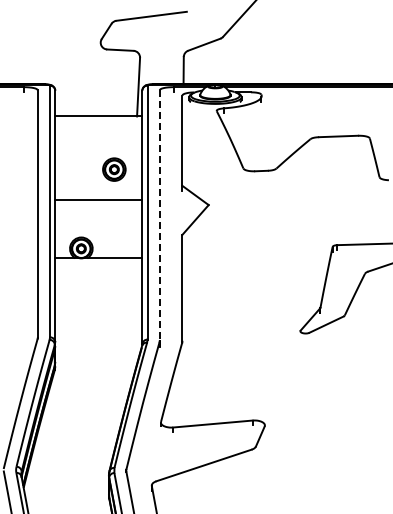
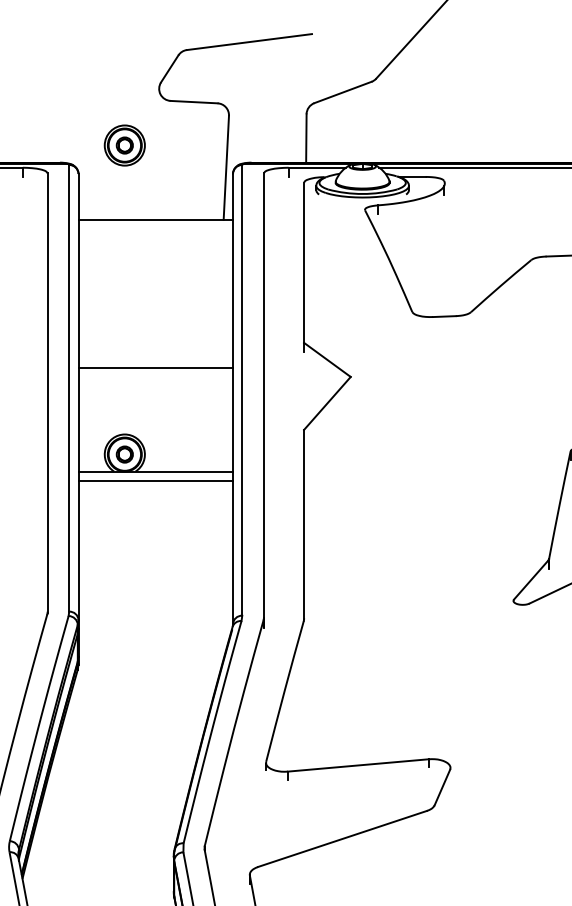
part: (114, 169) -> (125, 145), moved
line: (159, 216) -> (263, 397), dashed -> solid
line: (98, 263) -> (155, 480), added

